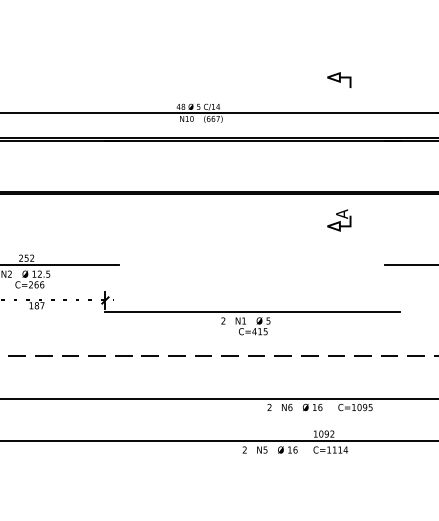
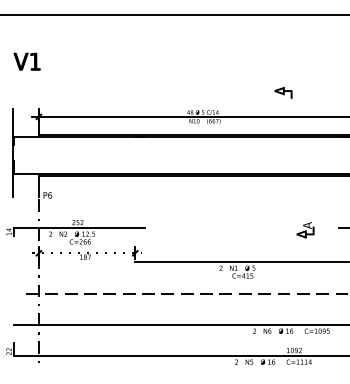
curve: (339, 79) -> (283, 92), moved
part: (339, 221) -> (305, 230), moved

